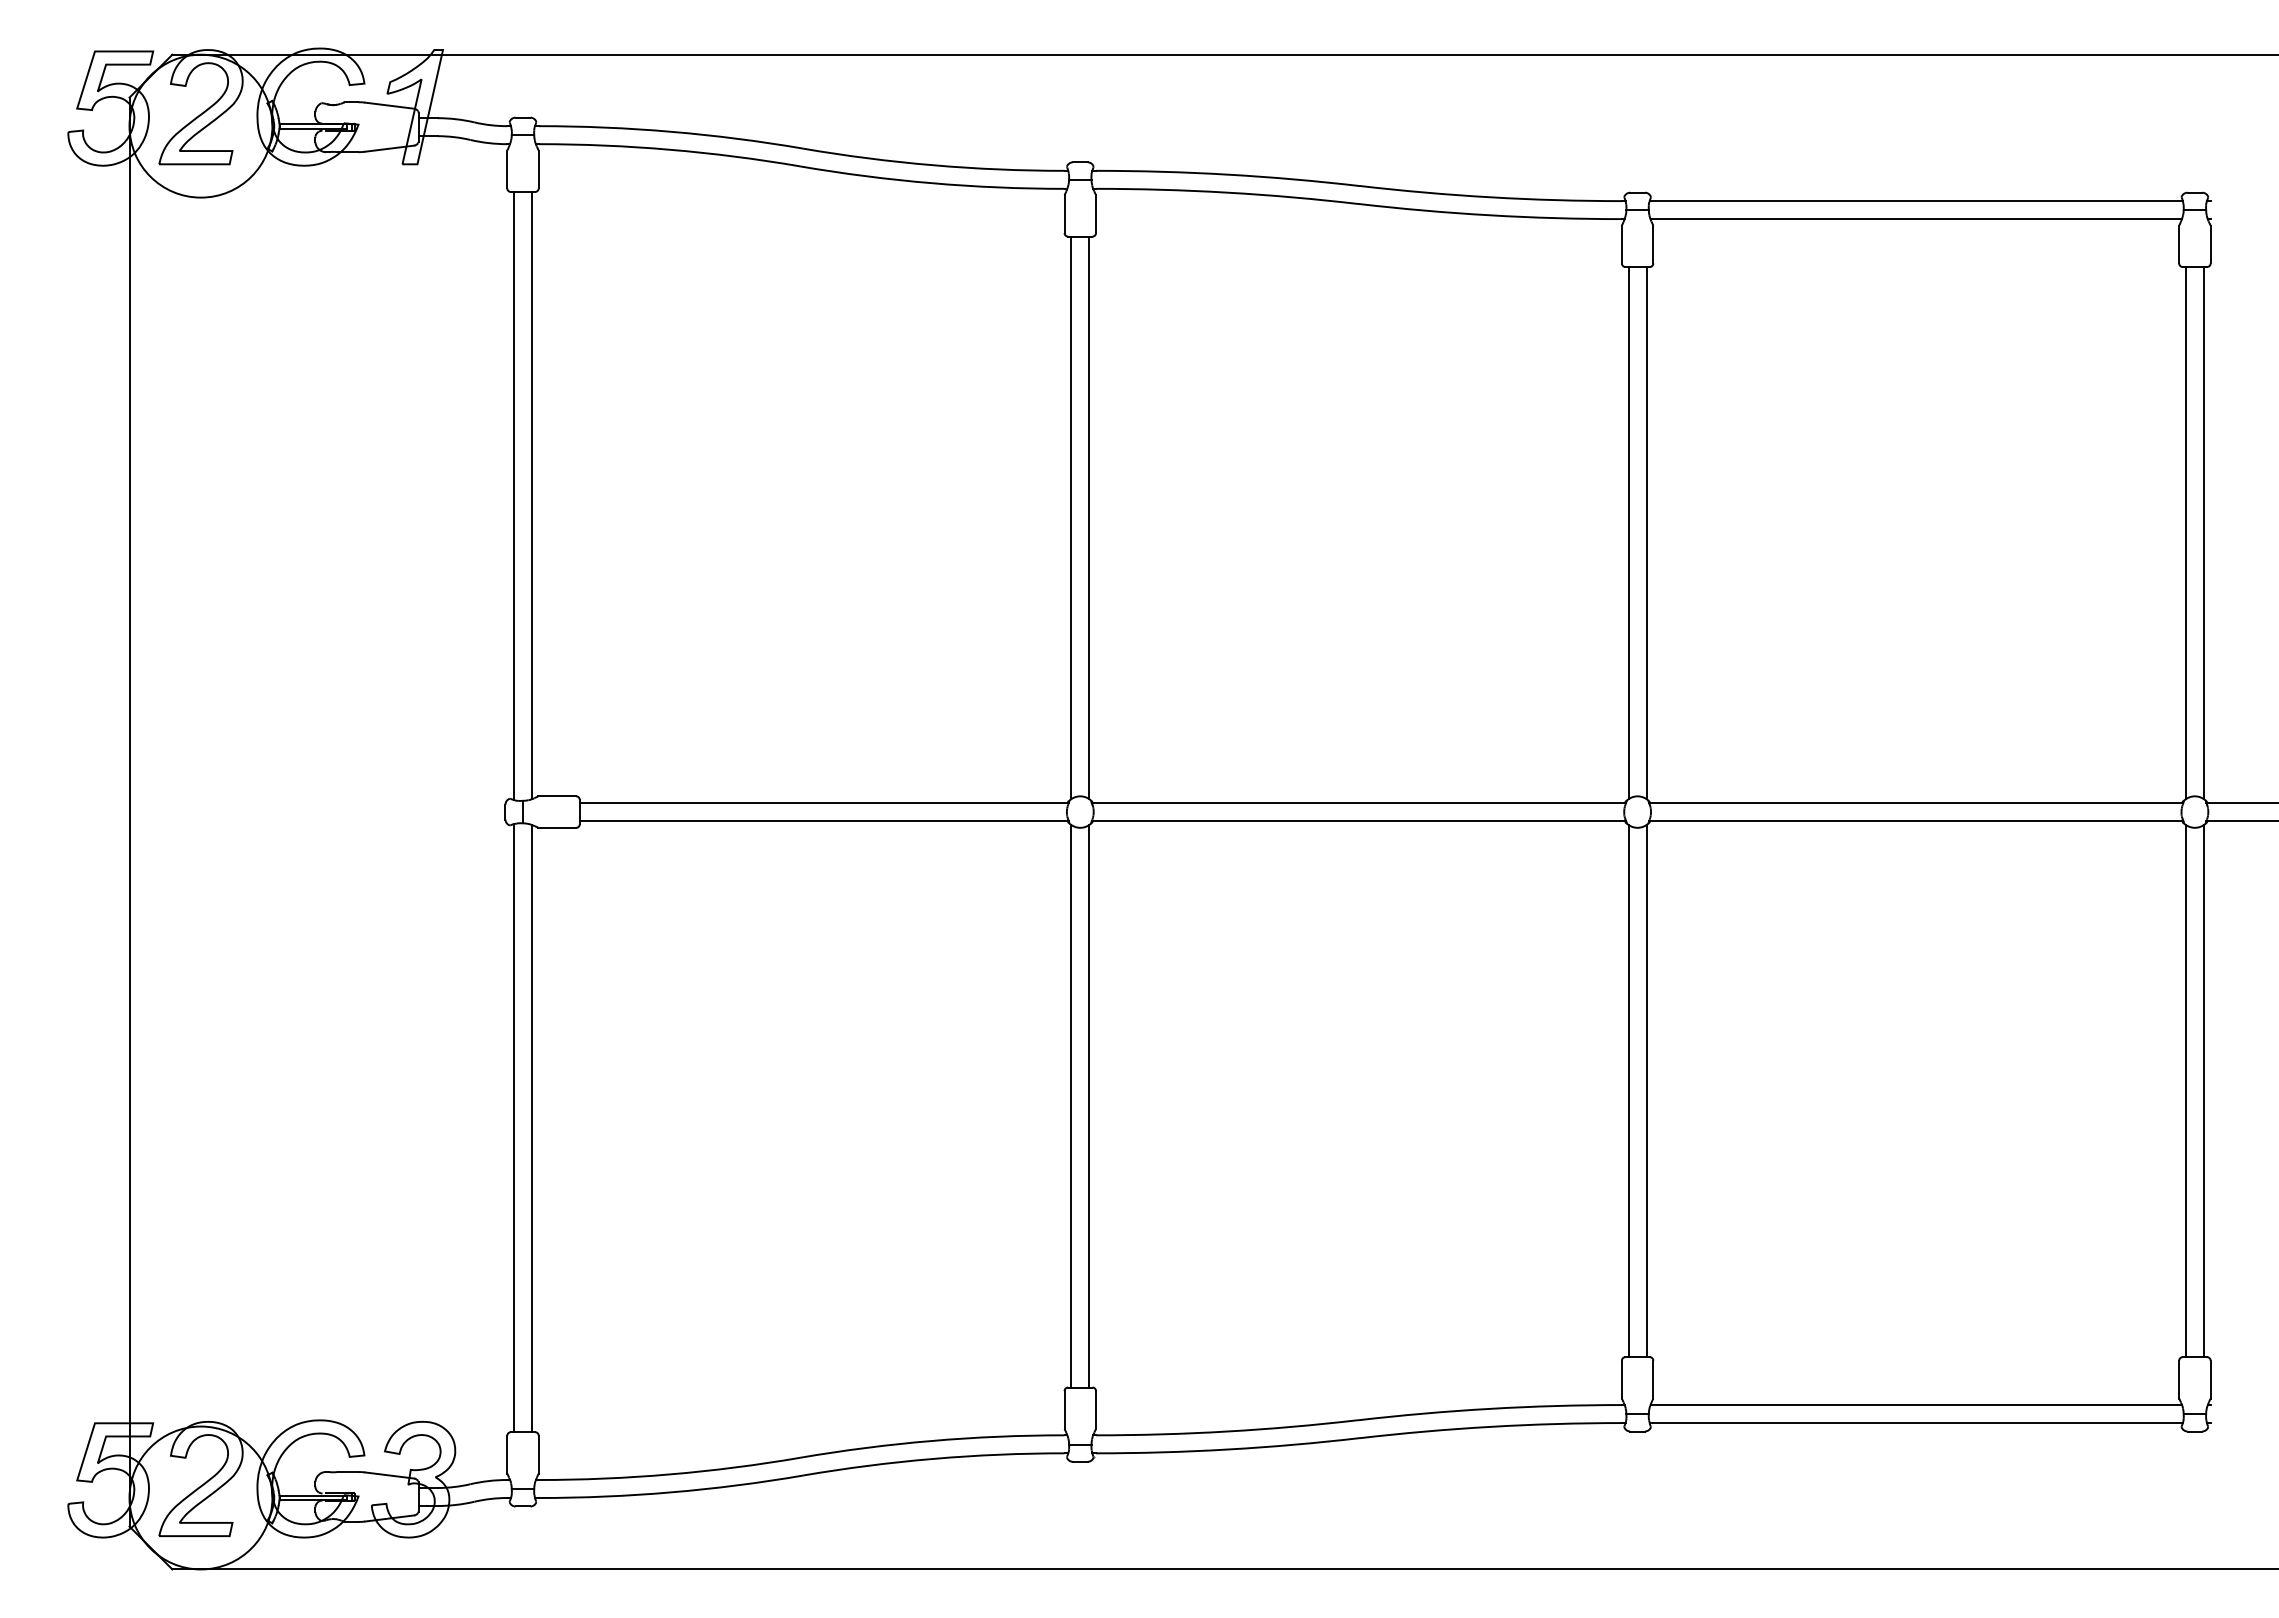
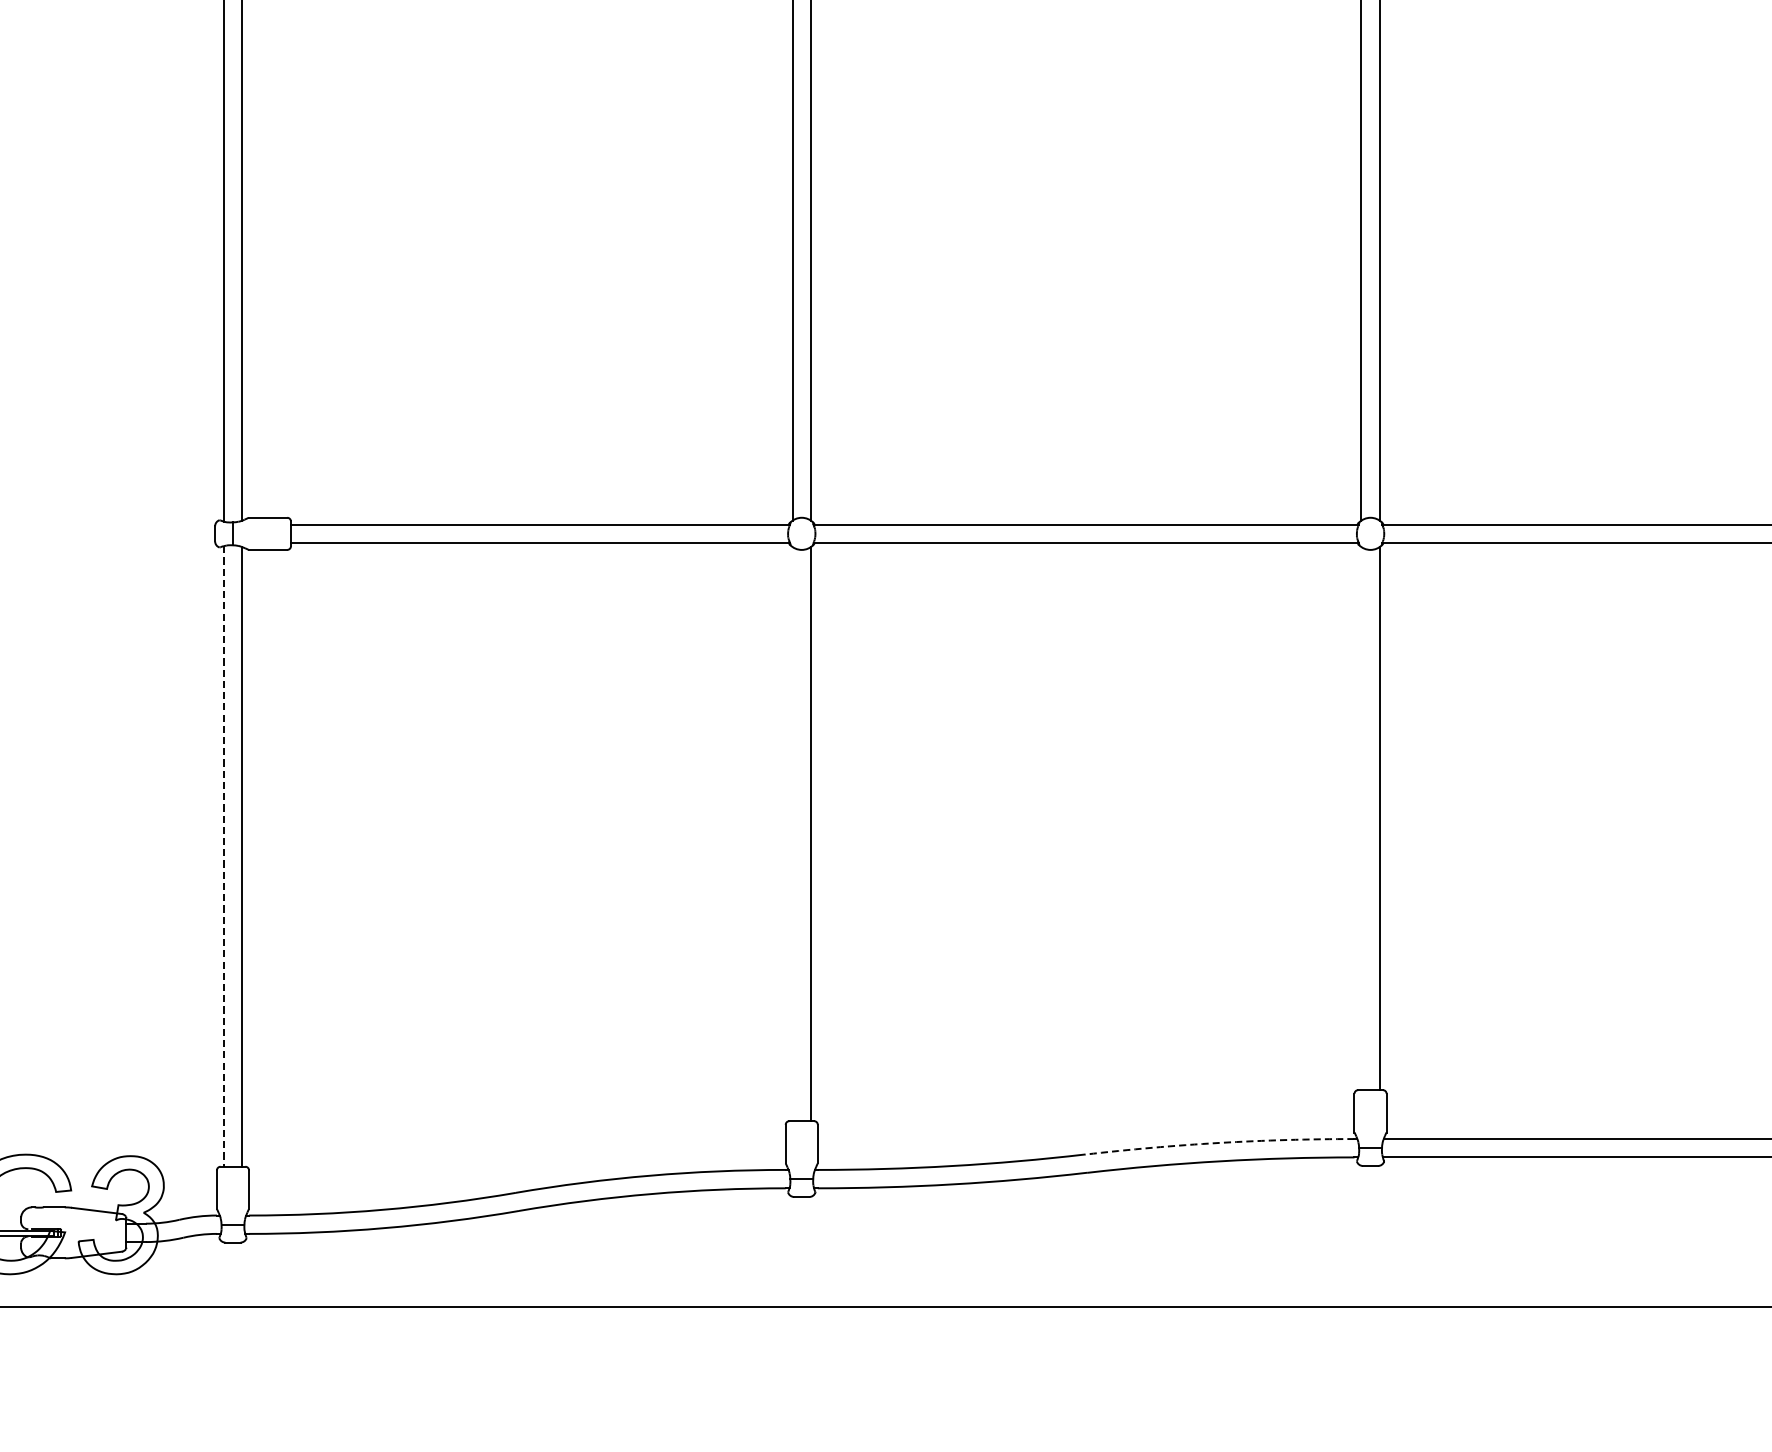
line: (1628, 1091) -> (1361, 819), removed
line: (1071, 1106) -> (792, 834), removed
line: (514, 1128) -> (224, 856), solid -> dashed
arc: (1489, 1408) -> (1219, 1142), solid -> dashed

